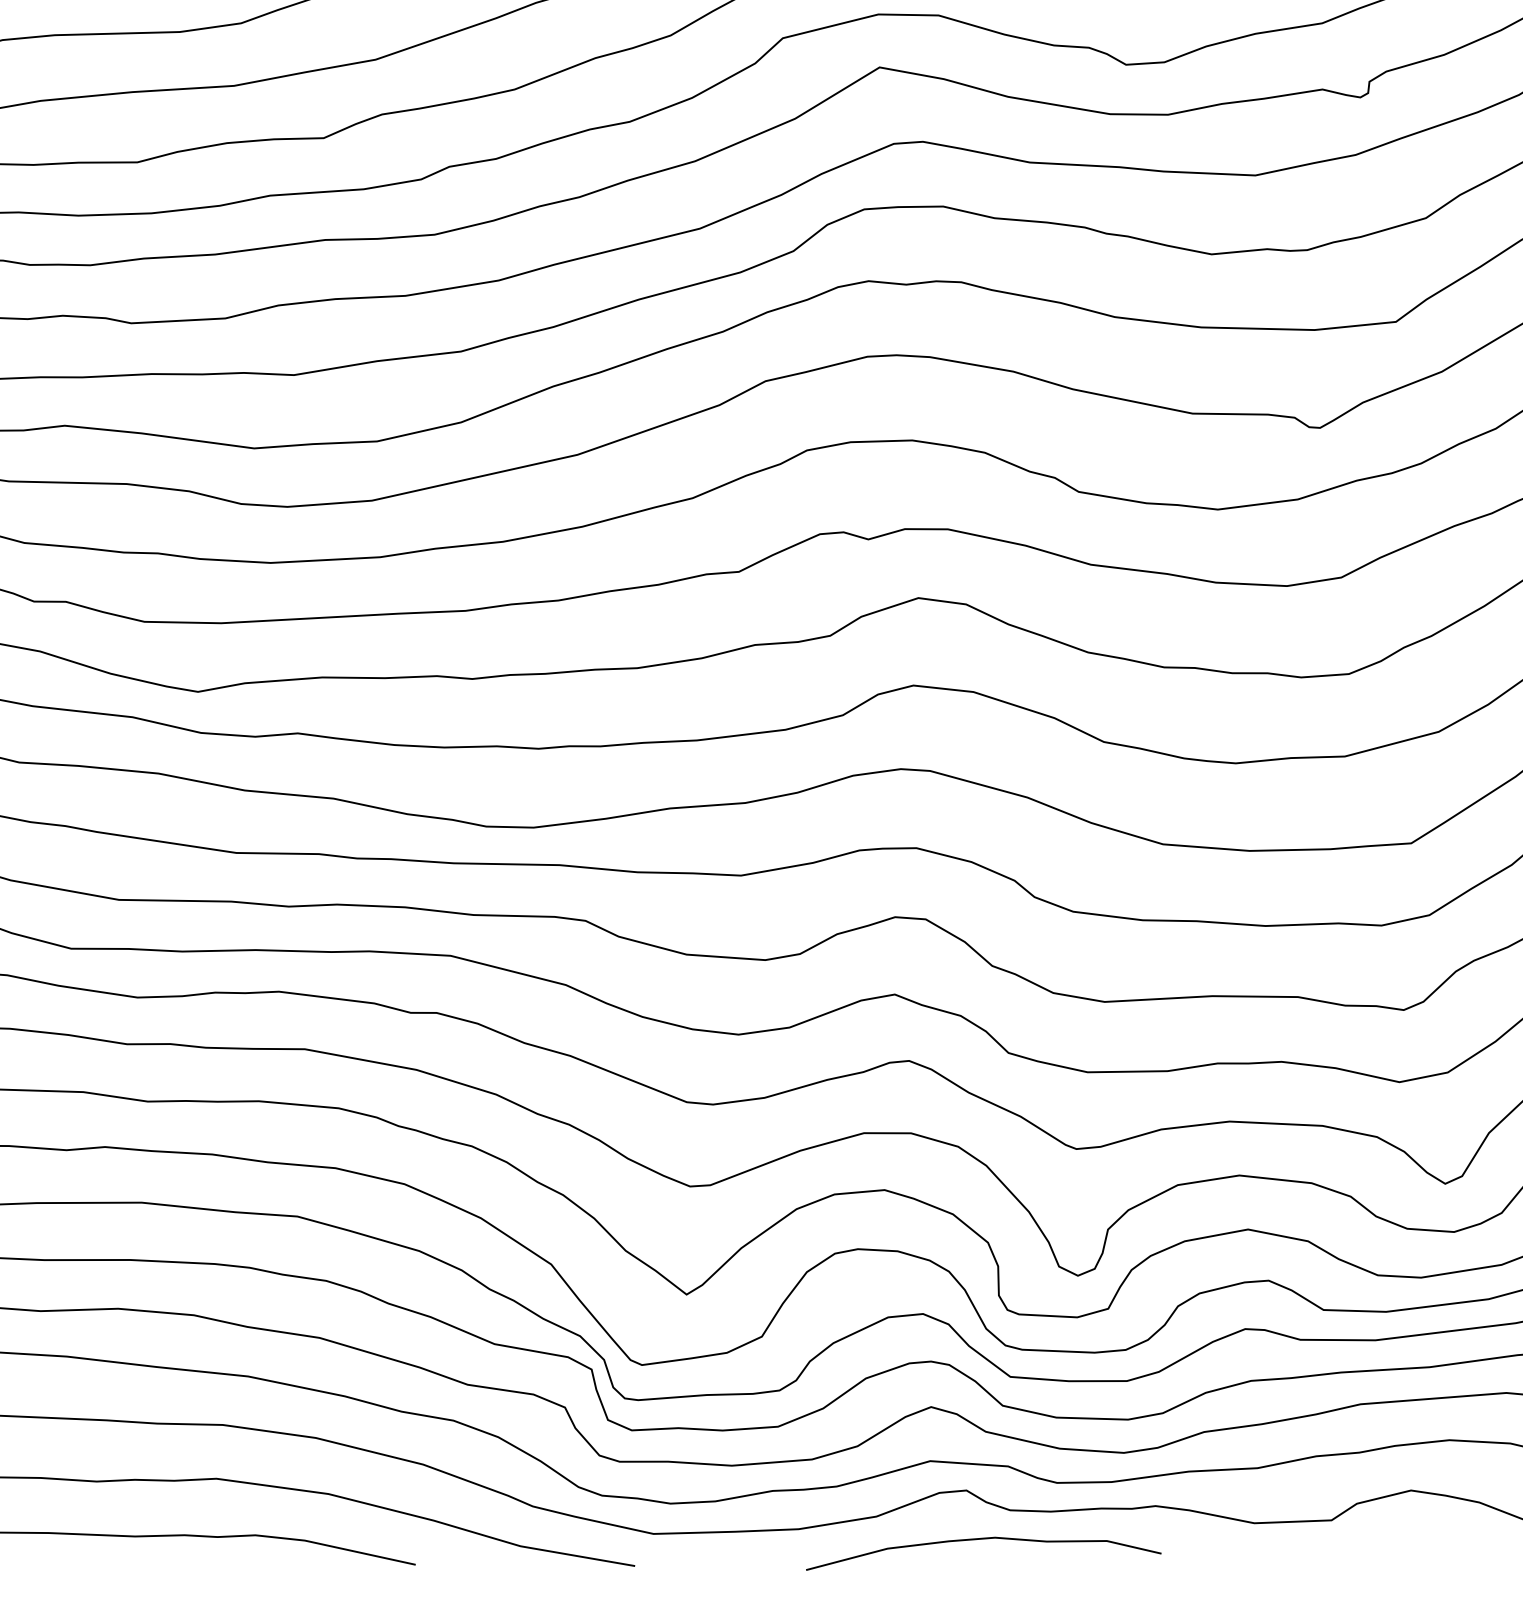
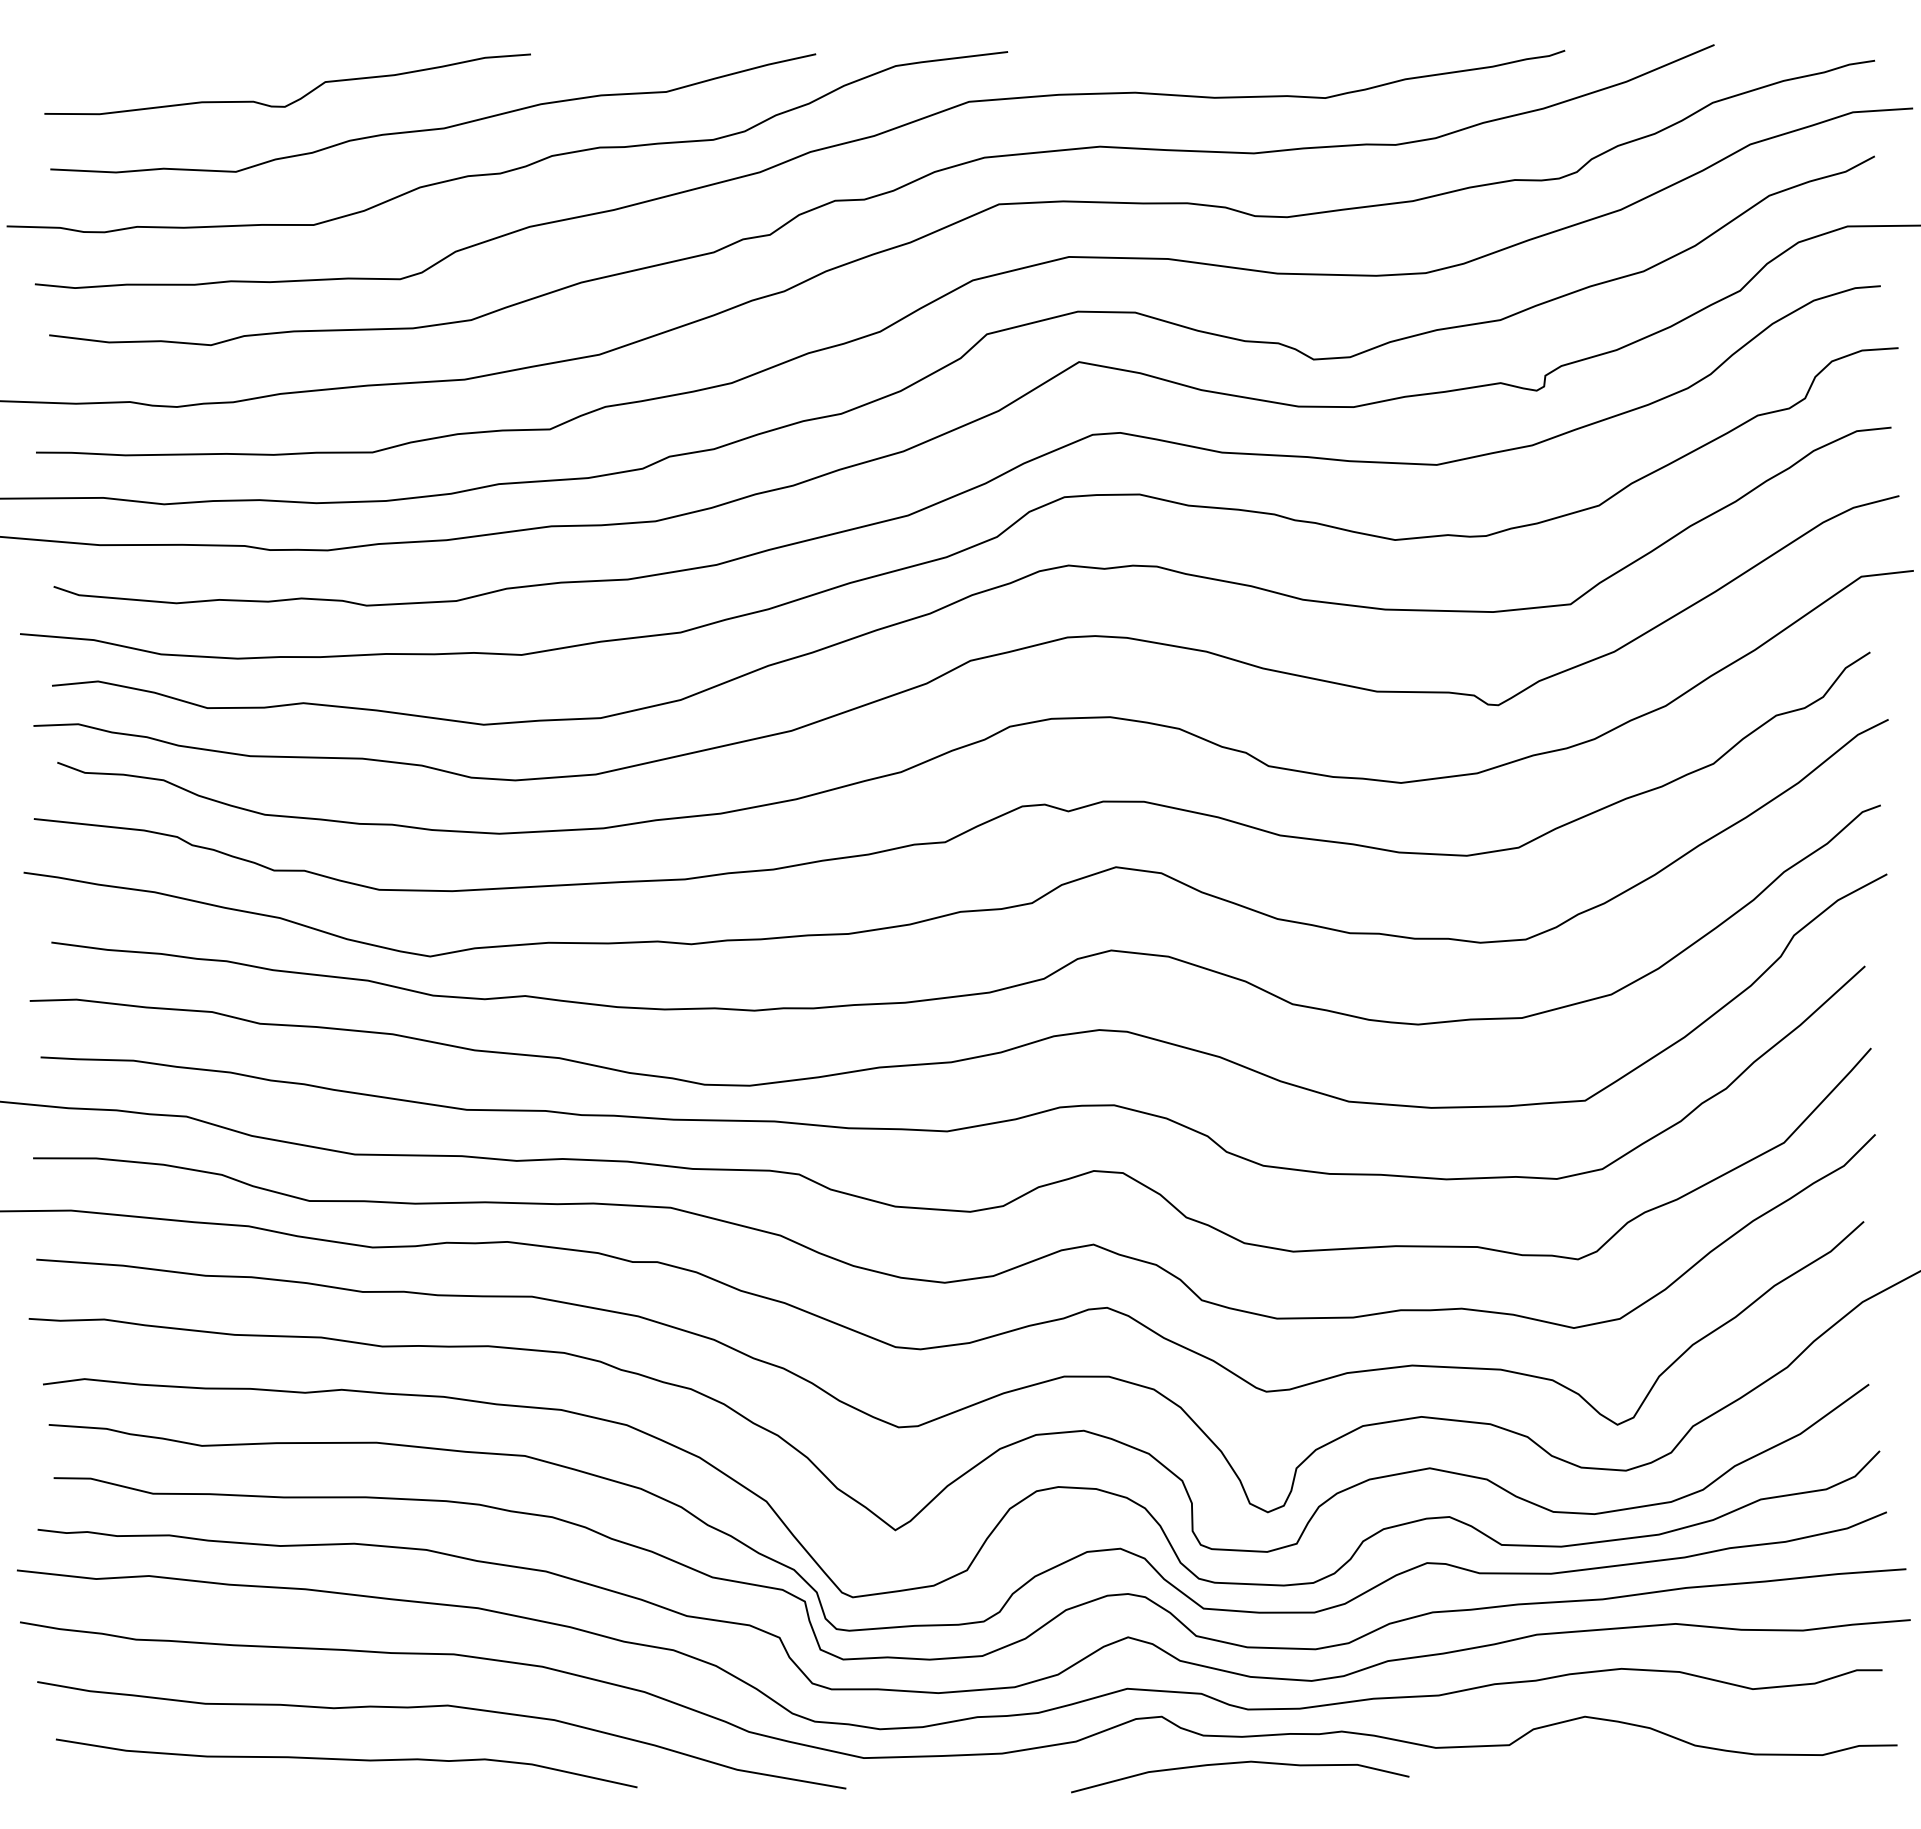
curve: (984, 1539) -> (1240, 1763), moved

